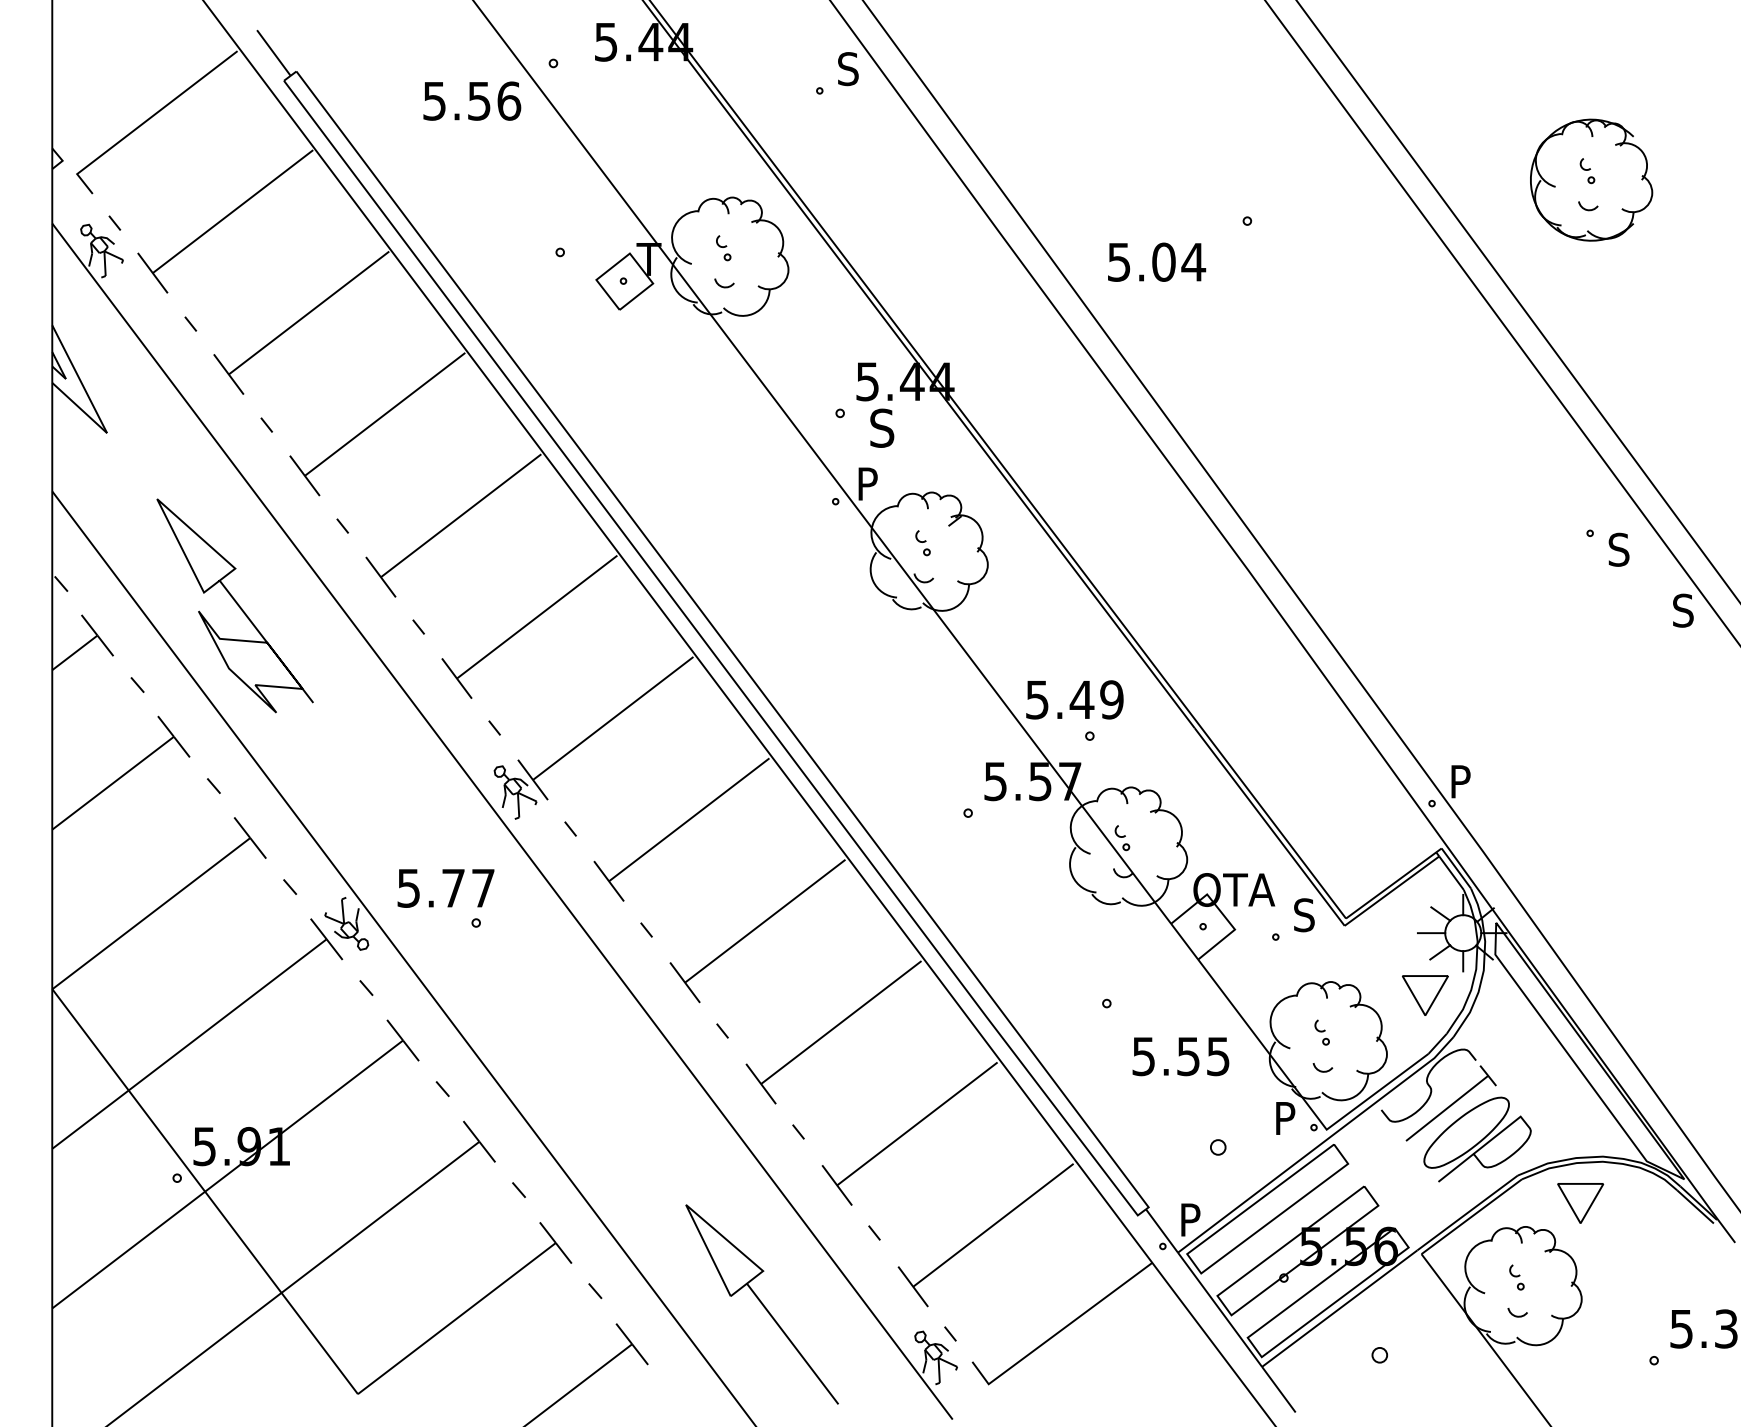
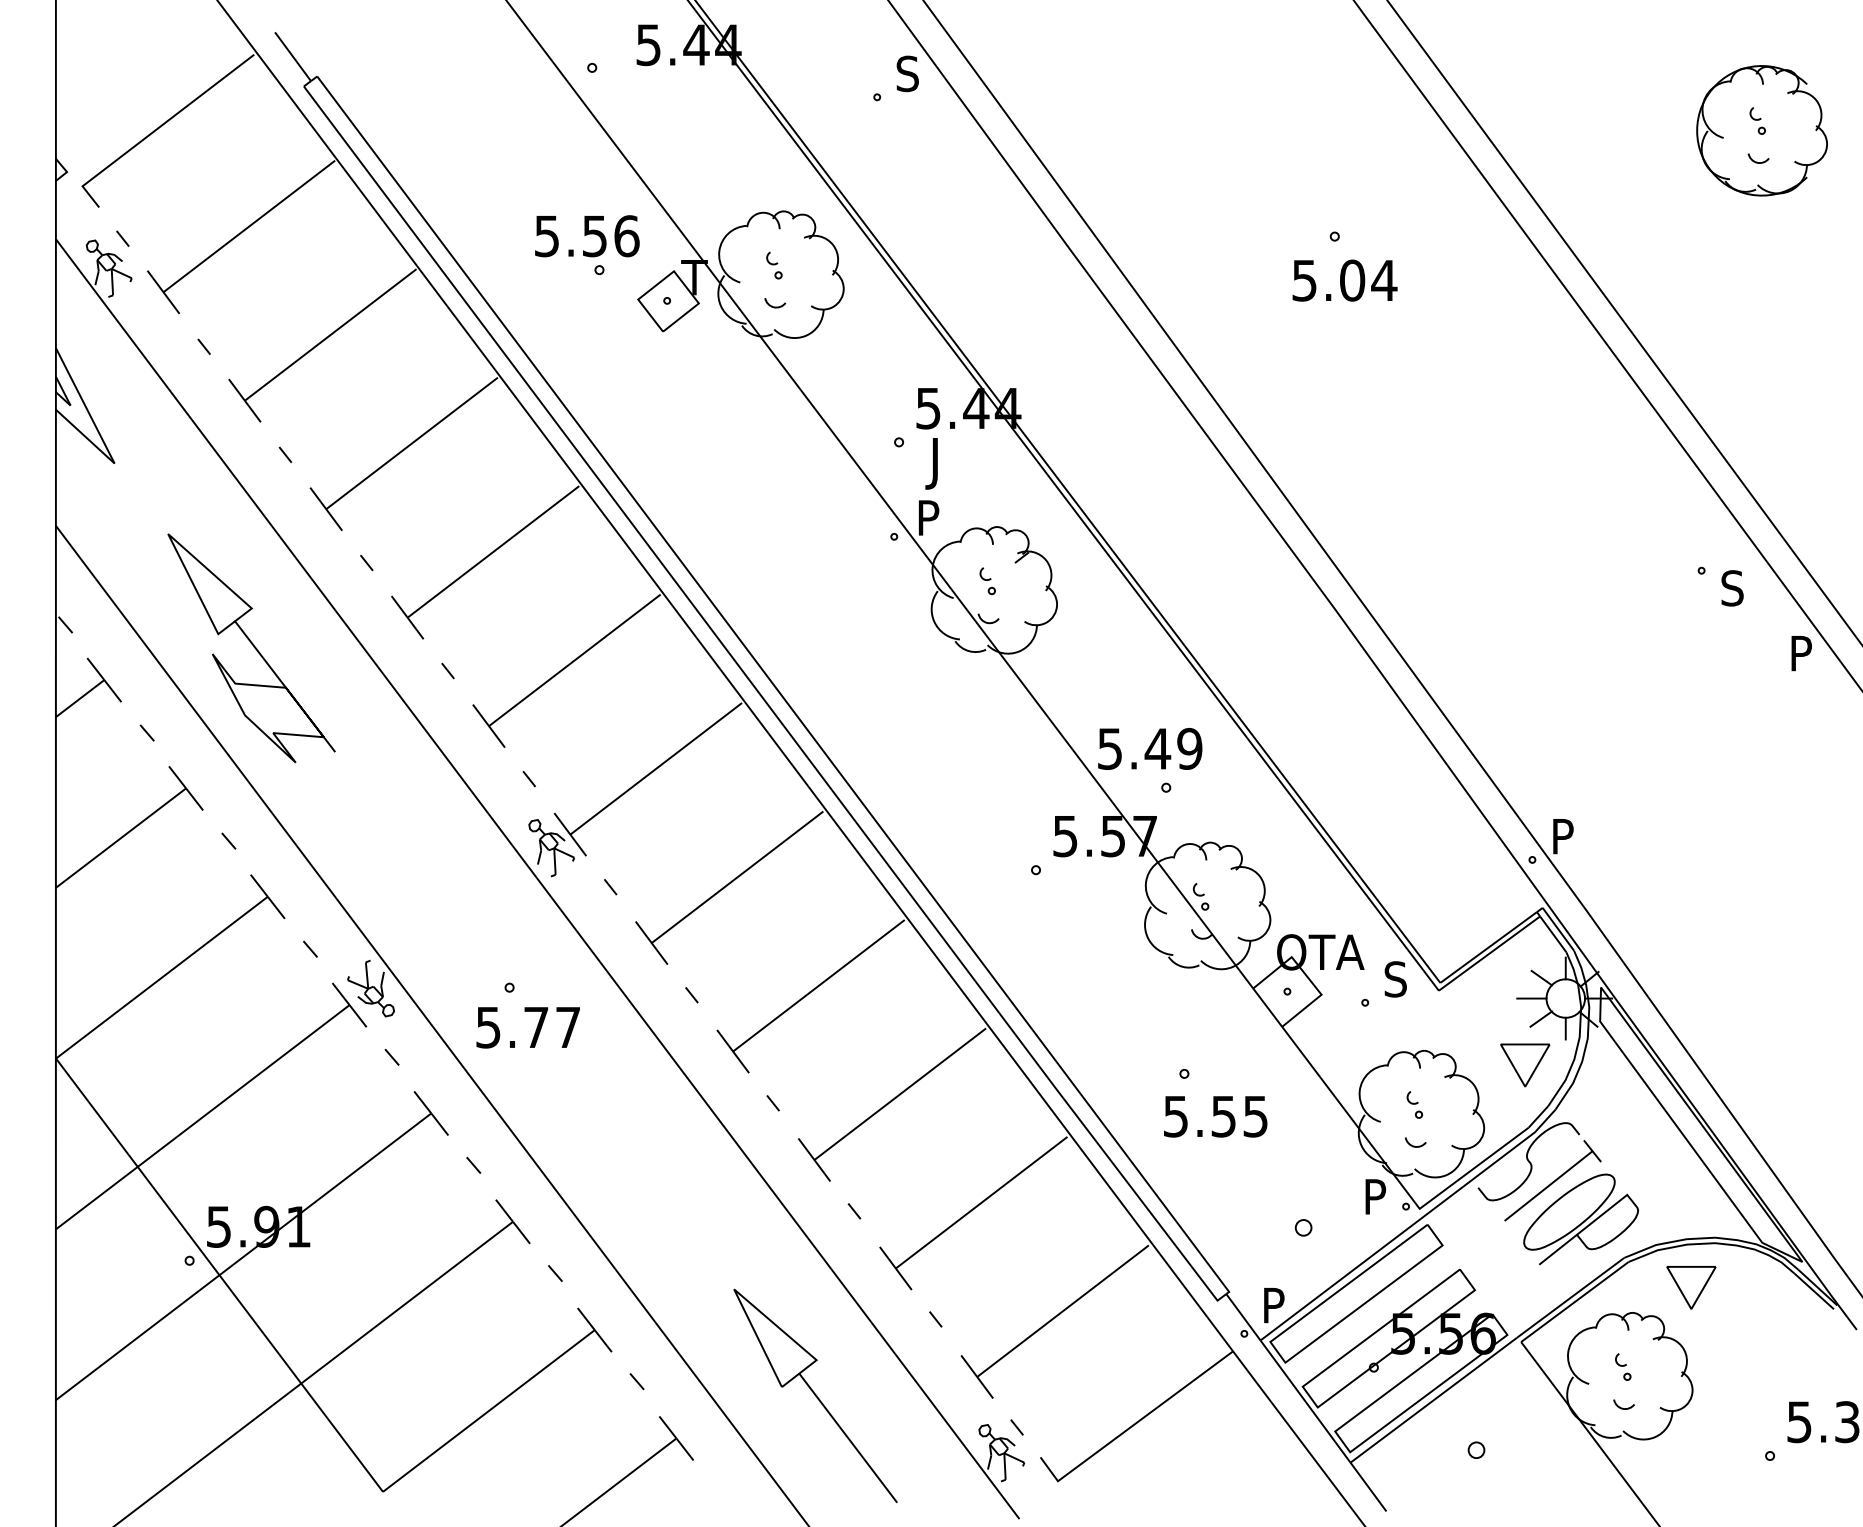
text: (472, 101) -> (587, 236), moved
part: (1590, 179) -> (1761, 130), moved
text: (1156, 262) -> (1344, 280), moved
text: (878, 433) -> (940, 463), S -> J
text: (1683, 610) -> (1801, 653), S -> P
text: (445, 888) -> (527, 1027), moved
text: (1180, 1056) -> (1215, 1116), moved

